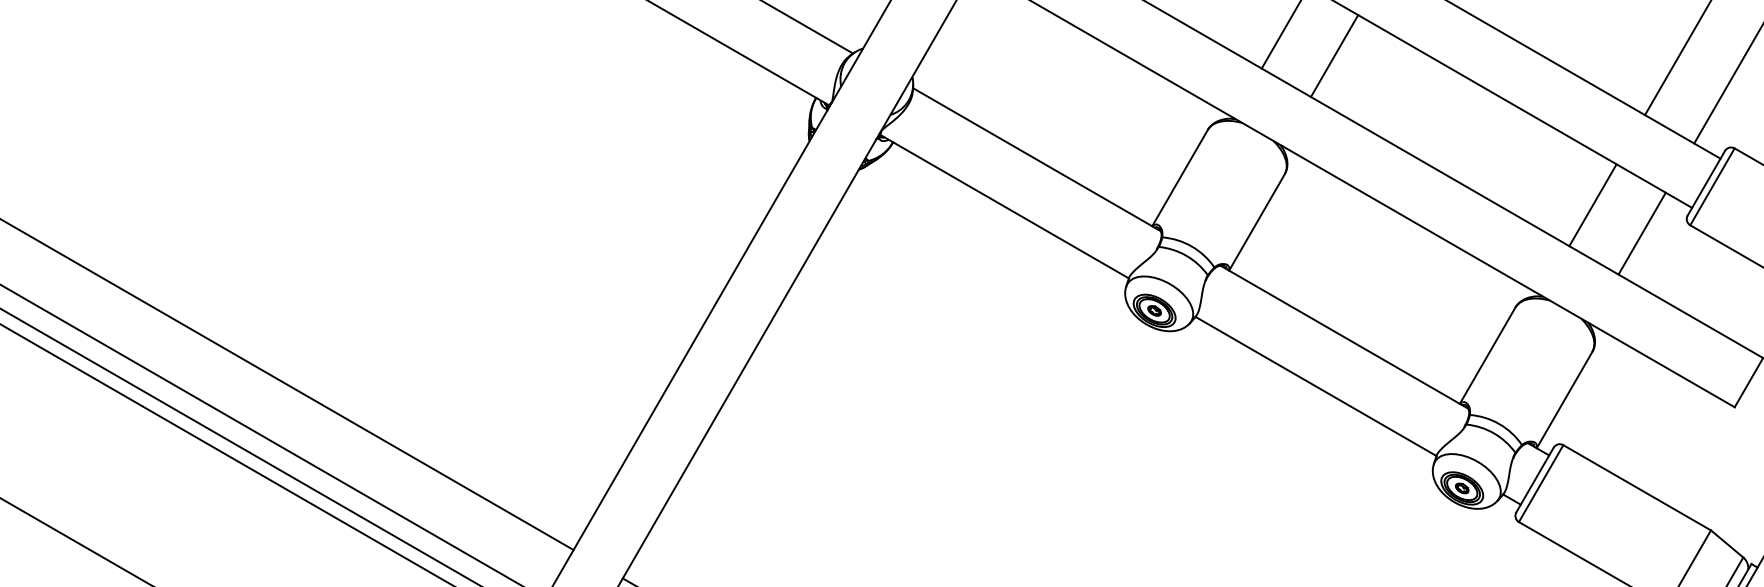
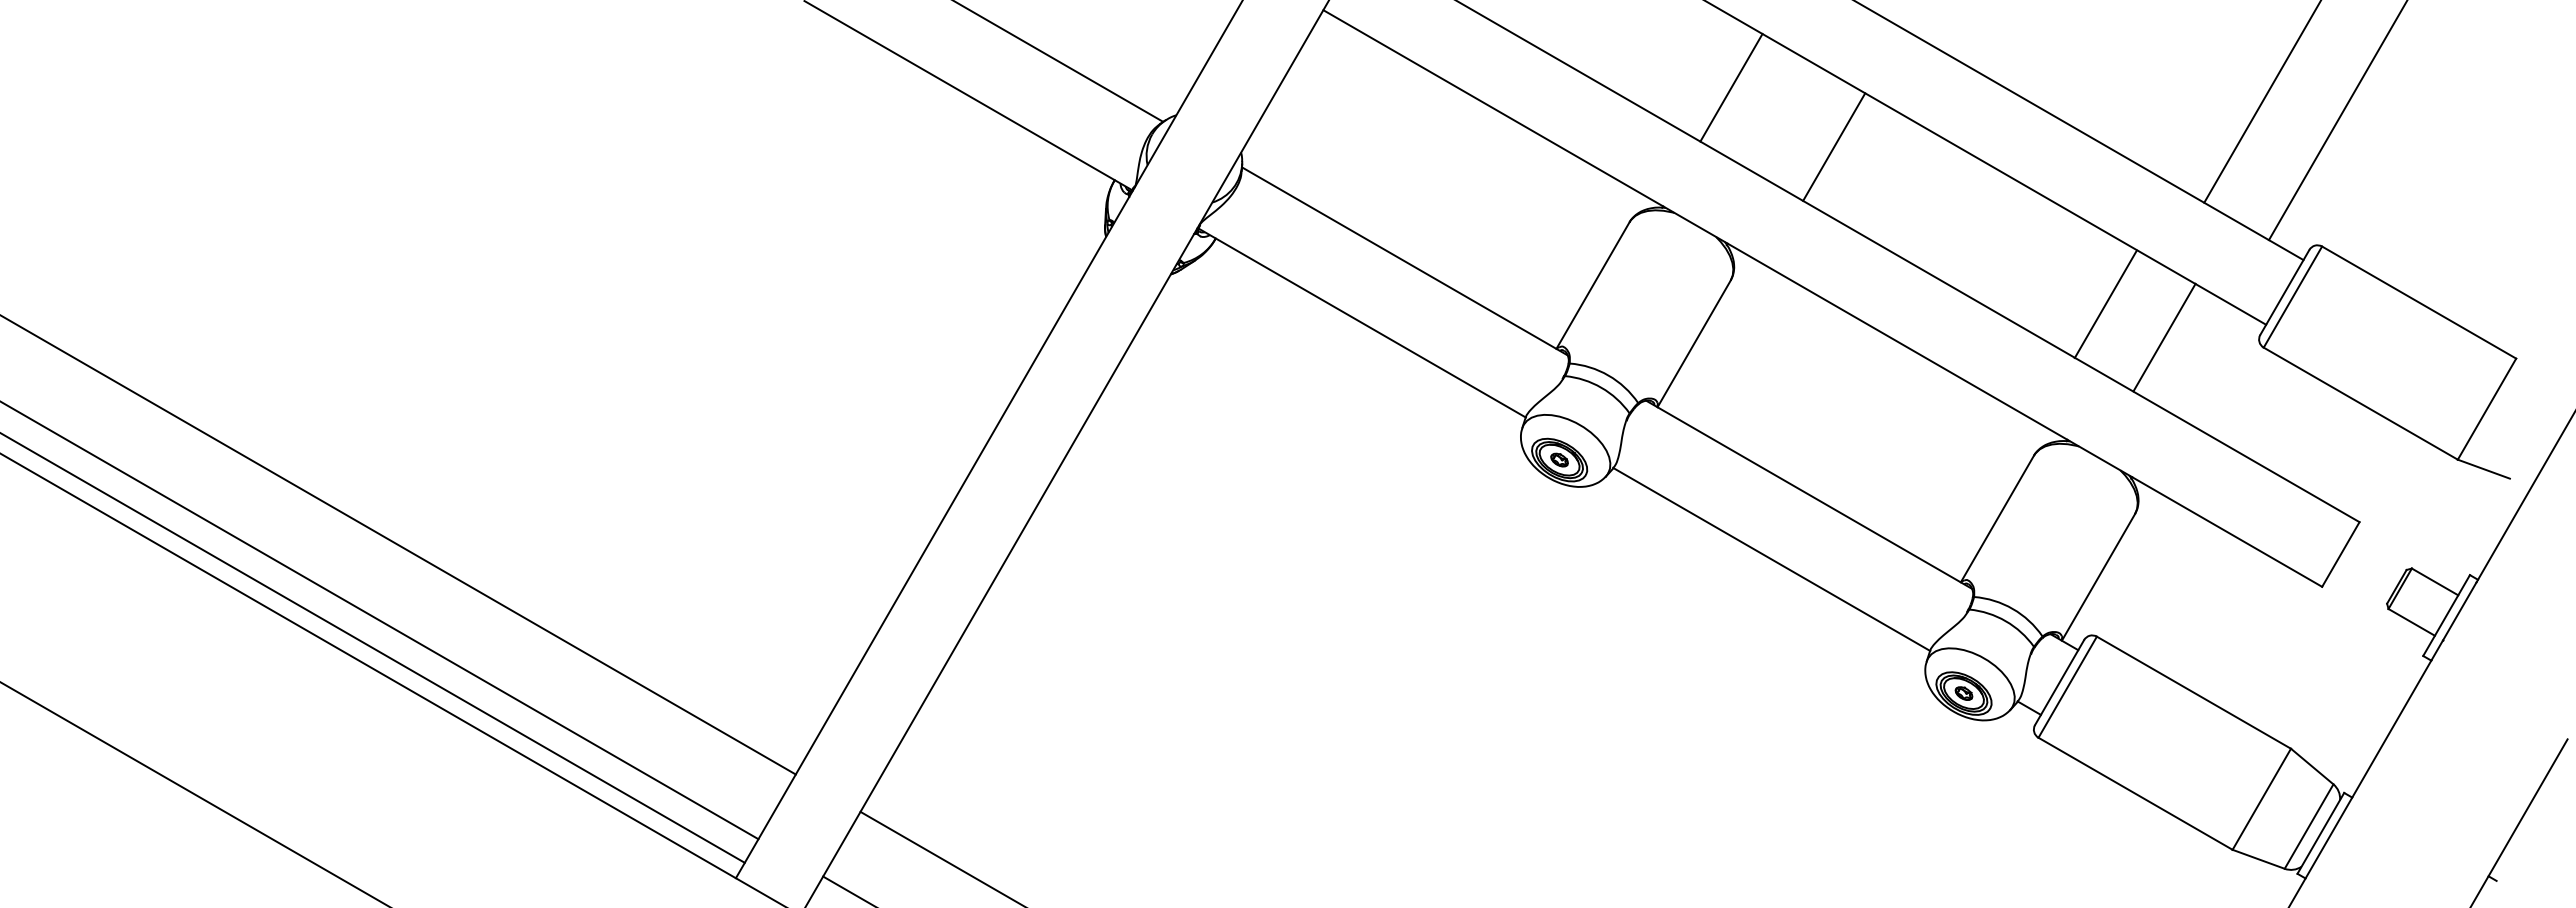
line: (1334, 55) -> (1834, 146), moved
line: (1592, 205) -> (2105, 304), moved
line: (1642, 233) -> (2164, 337), moved

